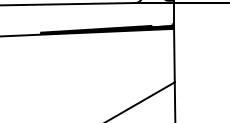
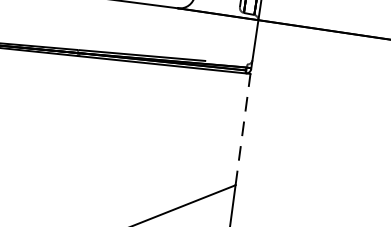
line: (174, 55) -> (243, 129), solid -> dashed

